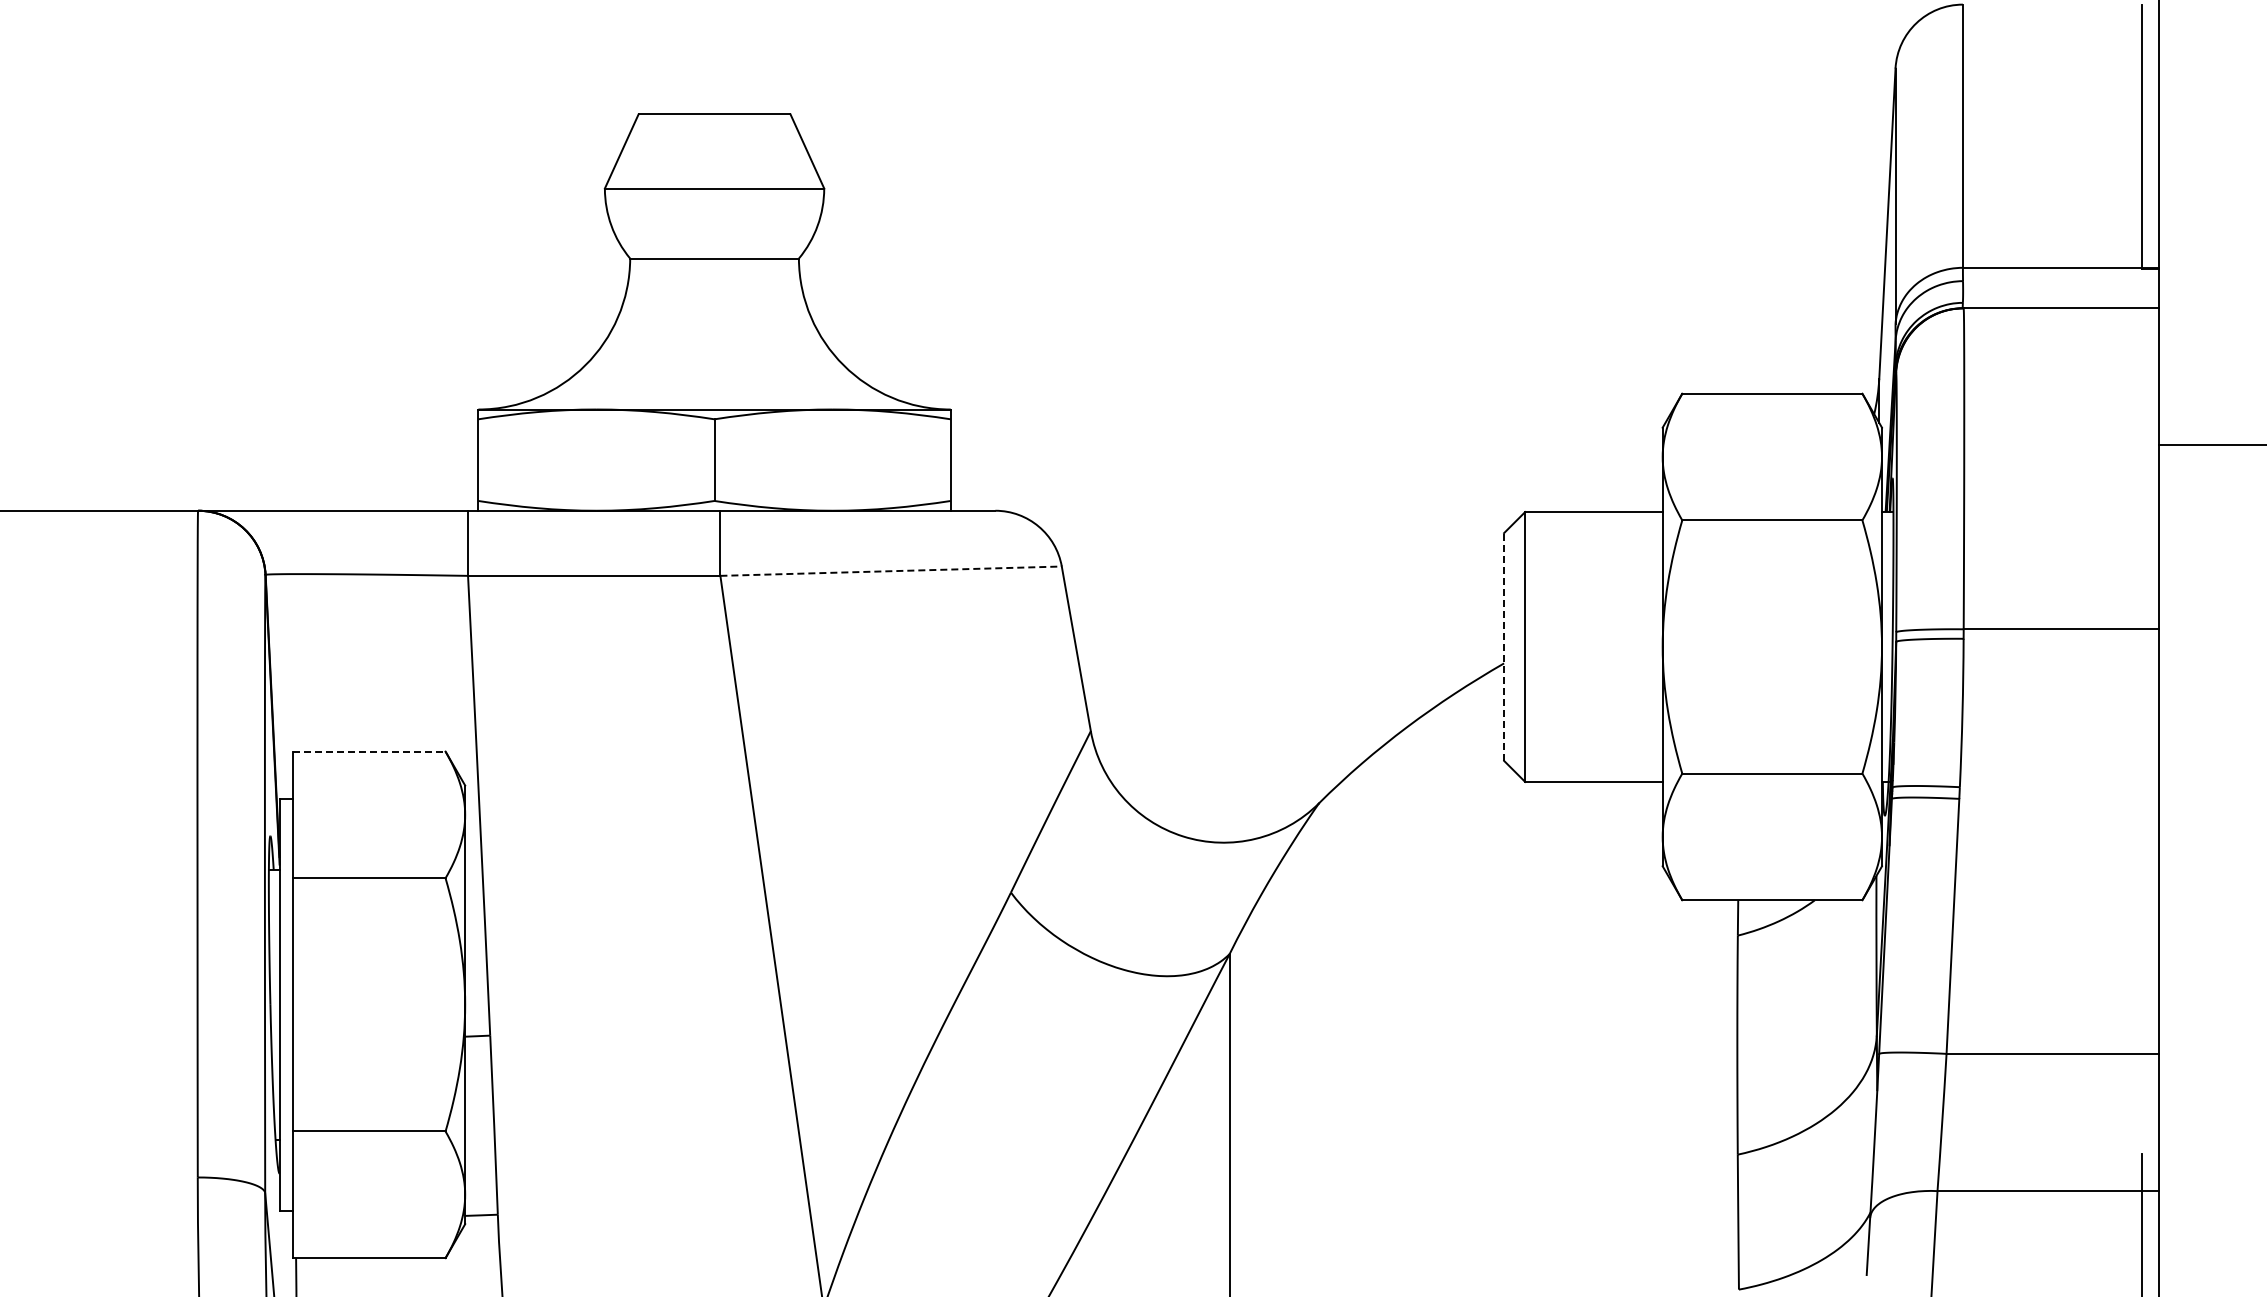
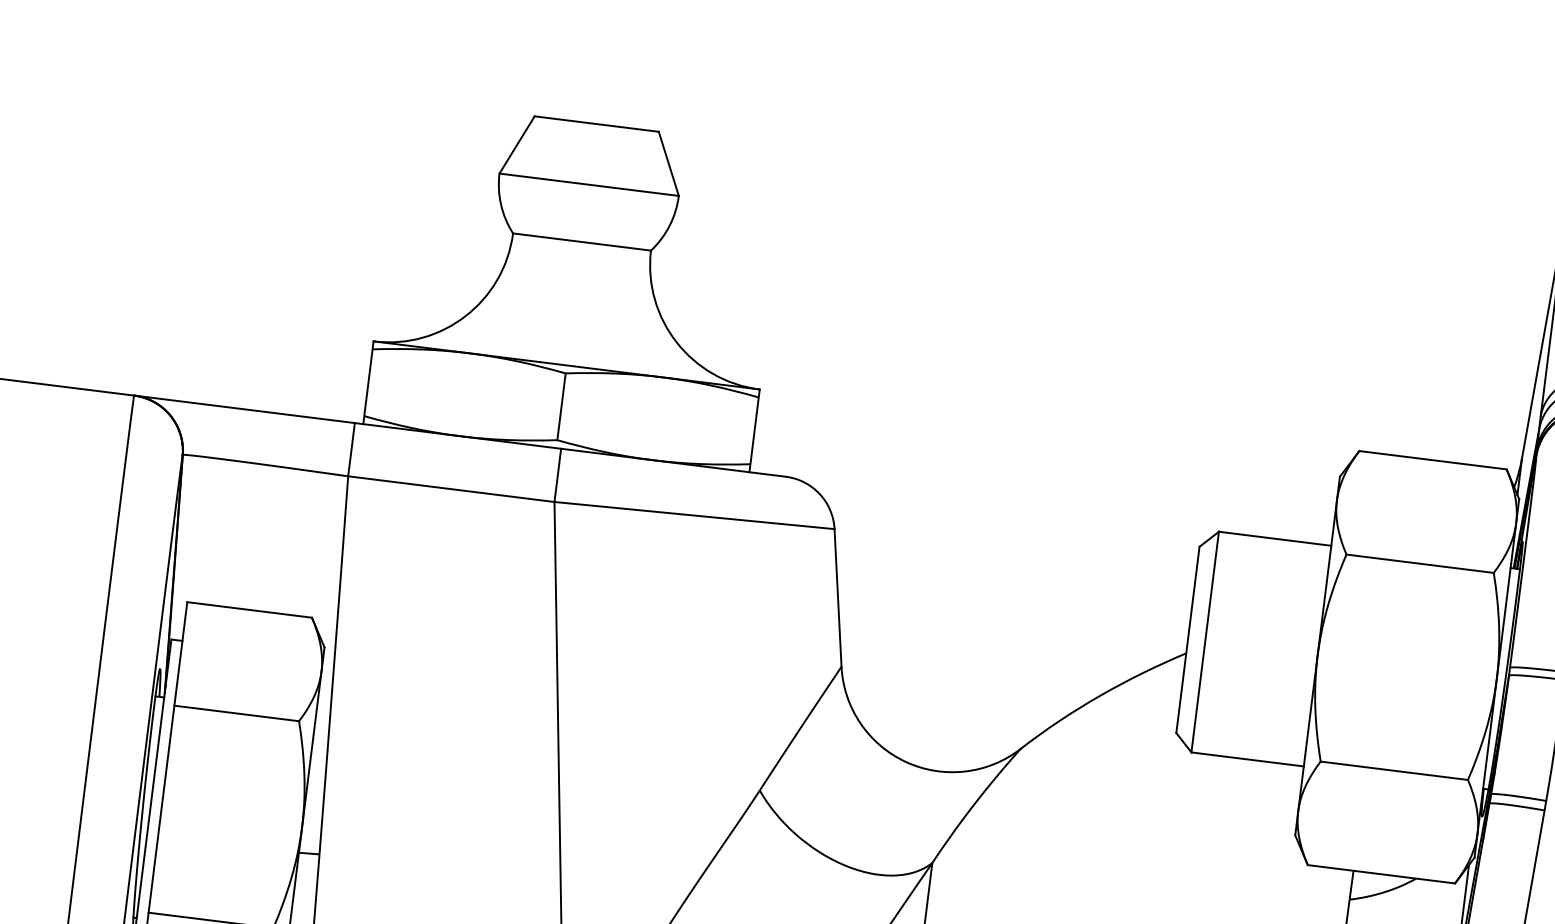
line: (891, 571) -> (694, 515), dashed -> solid
line: (1504, 647) -> (1188, 640), dashed -> solid
line: (369, 751) -> (249, 609), dashed -> solid

